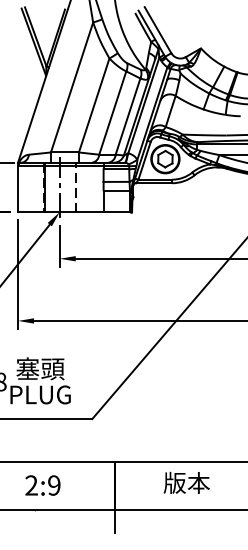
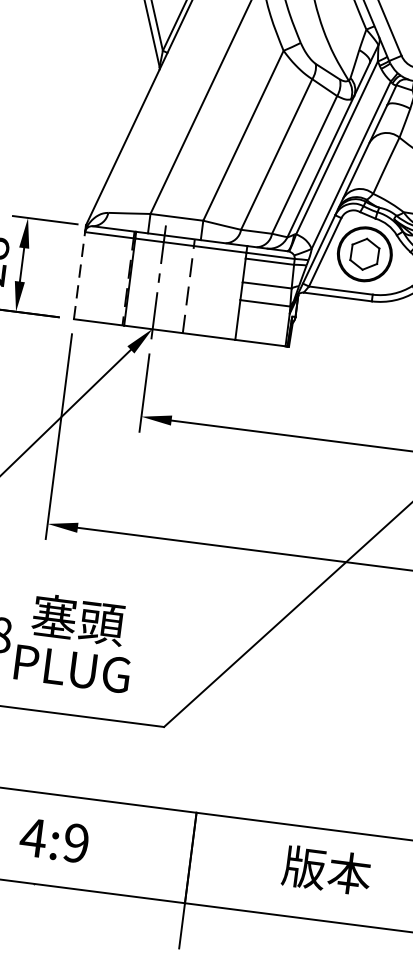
line: (18, 188) -> (80, 274), solid -> dashed
text: (31, 485) -> (33, 837), 2:9 -> 4:9

